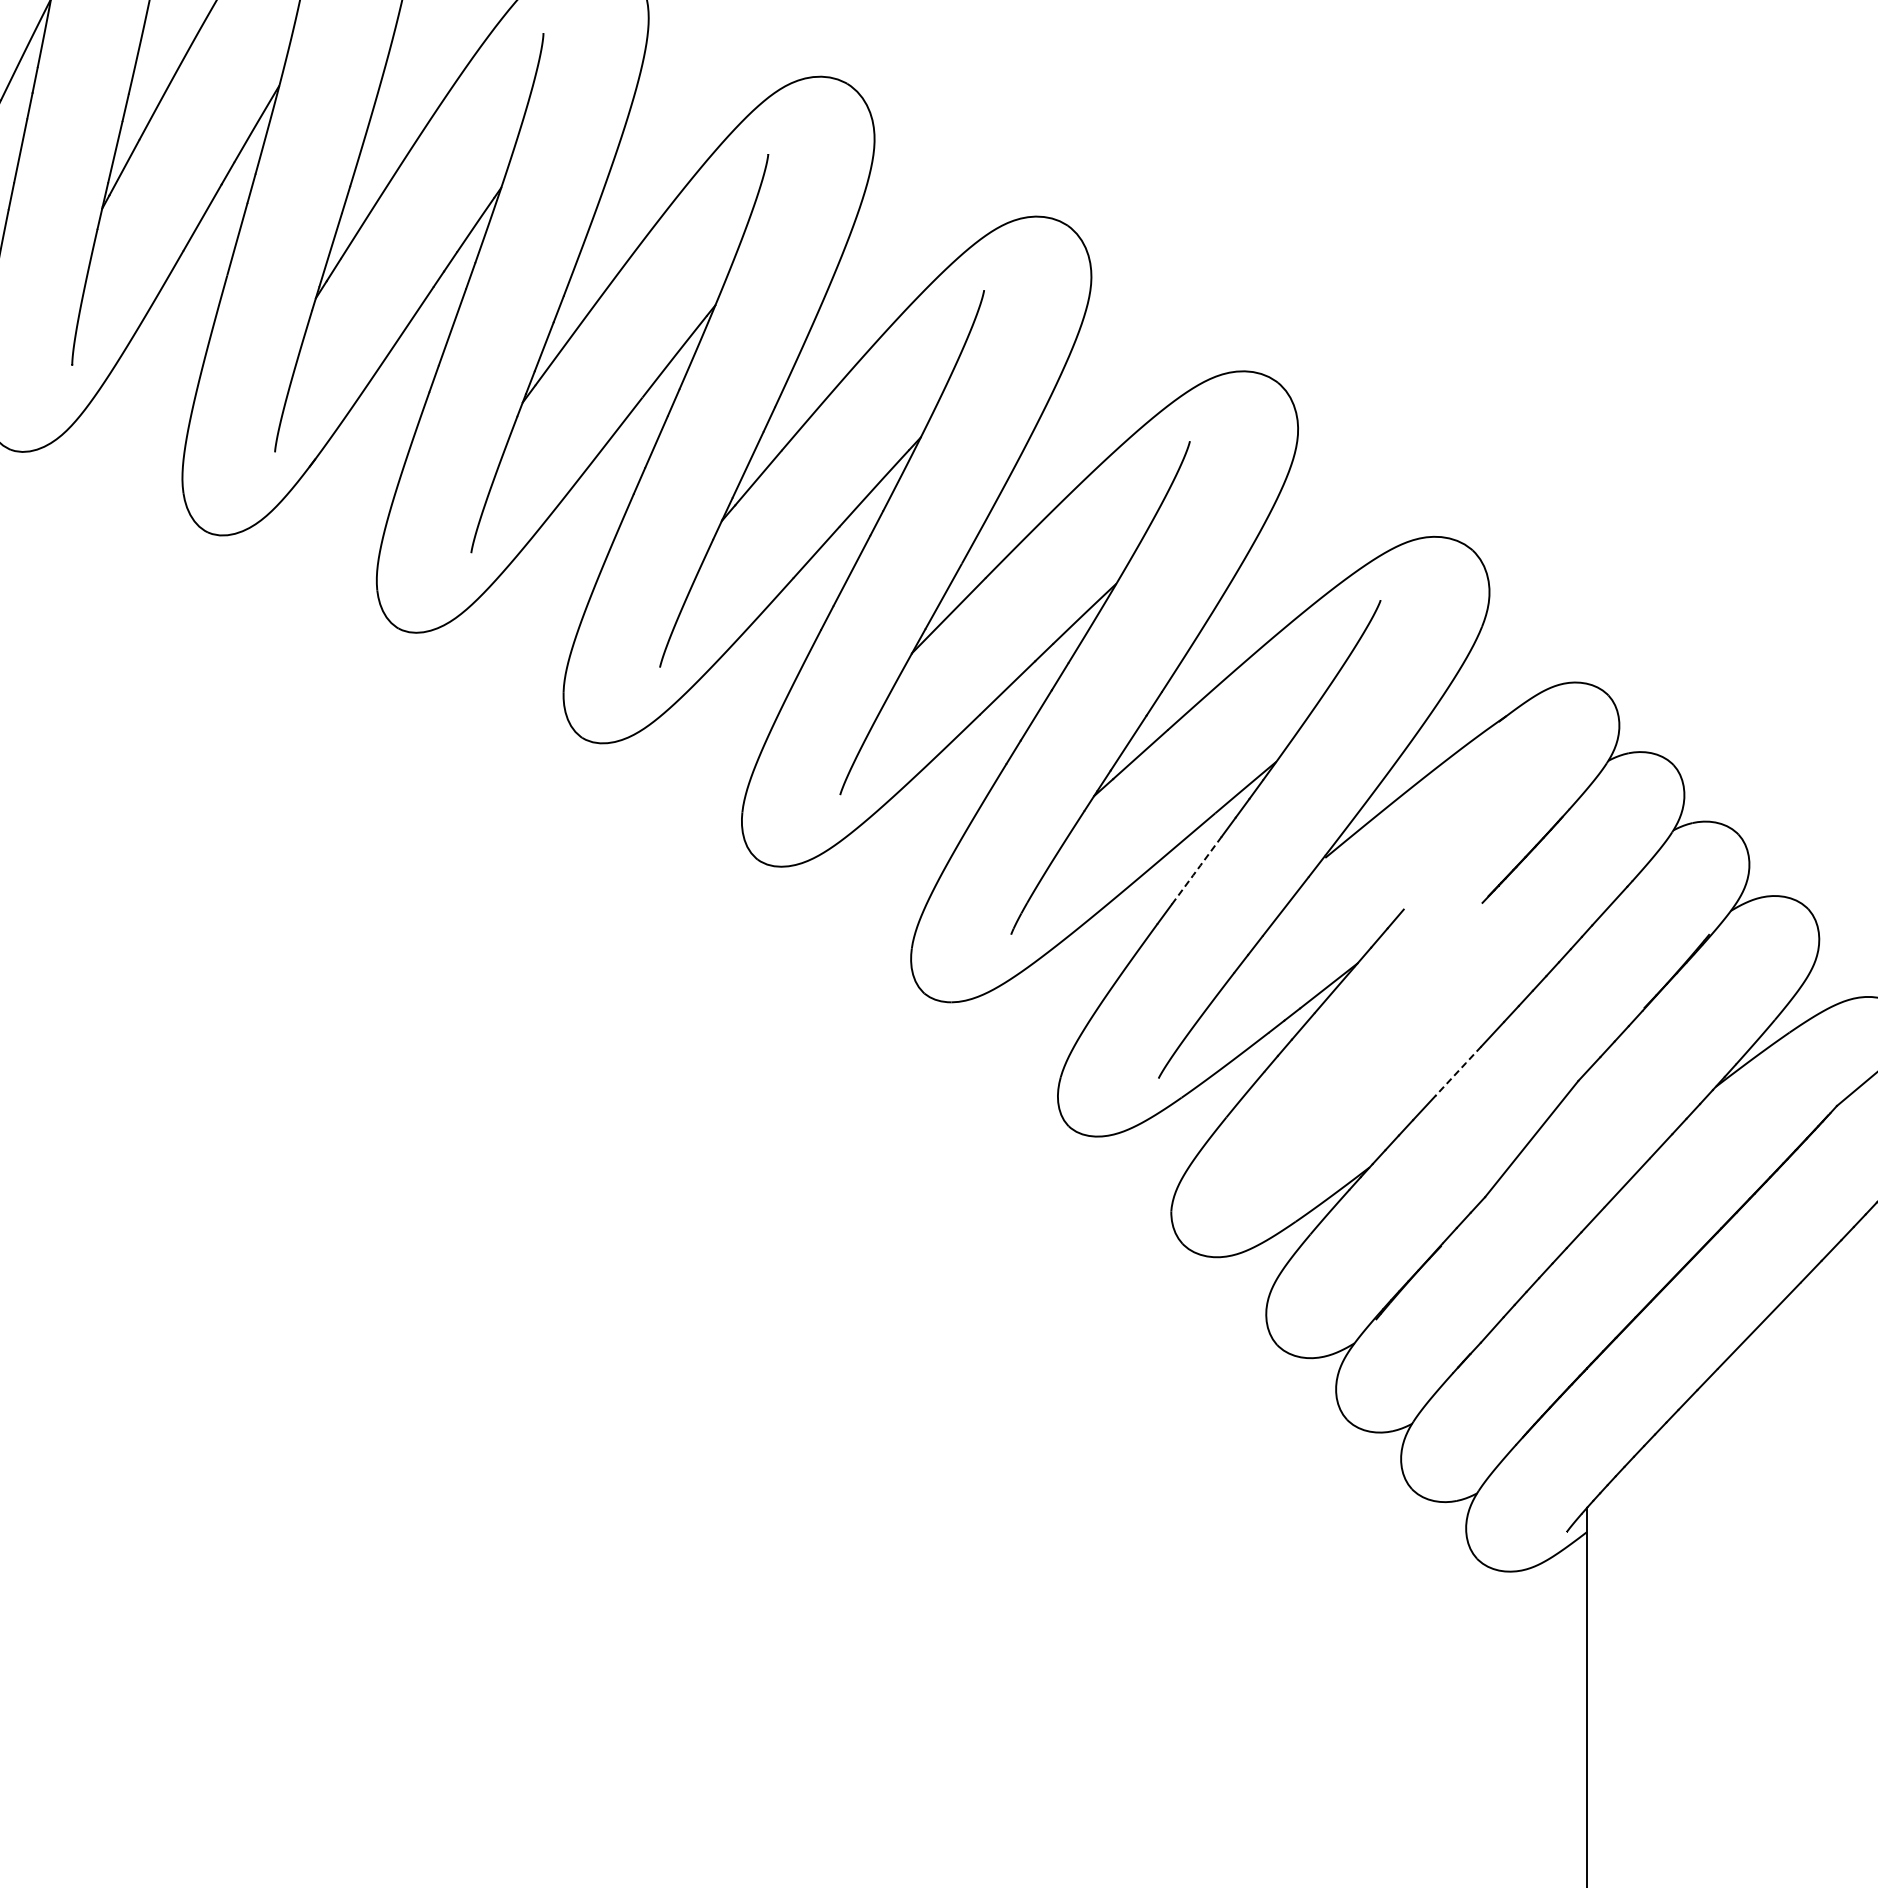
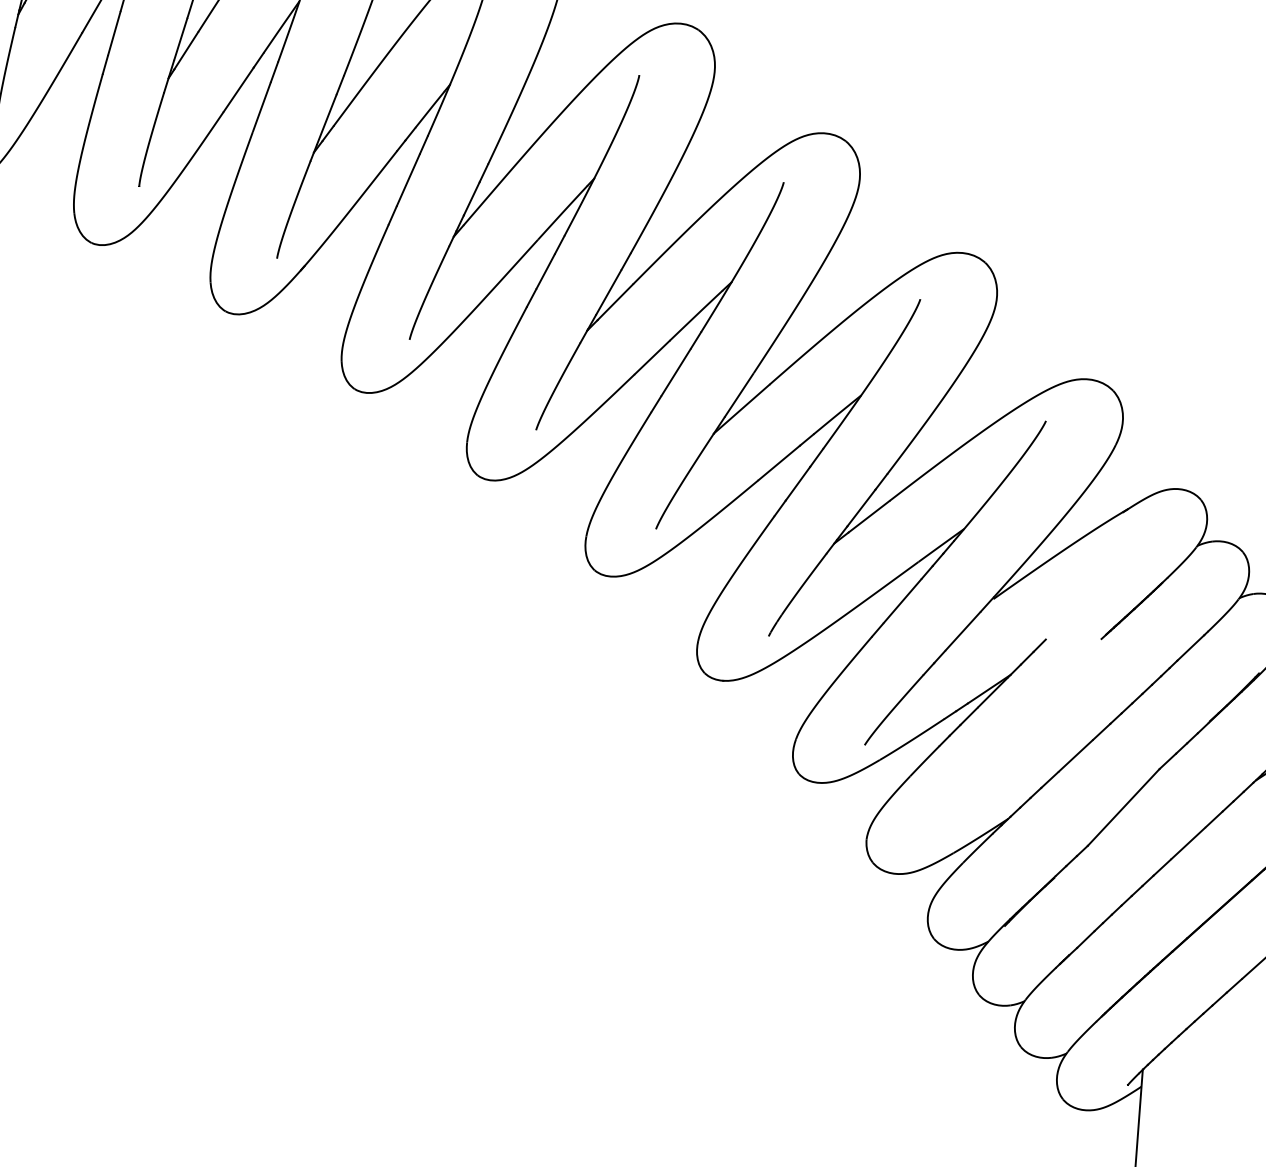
line: (1196, 870) -> (902, 601), dashed -> solid
line: (1458, 1070) -> (1075, 755), dashed -> solid

